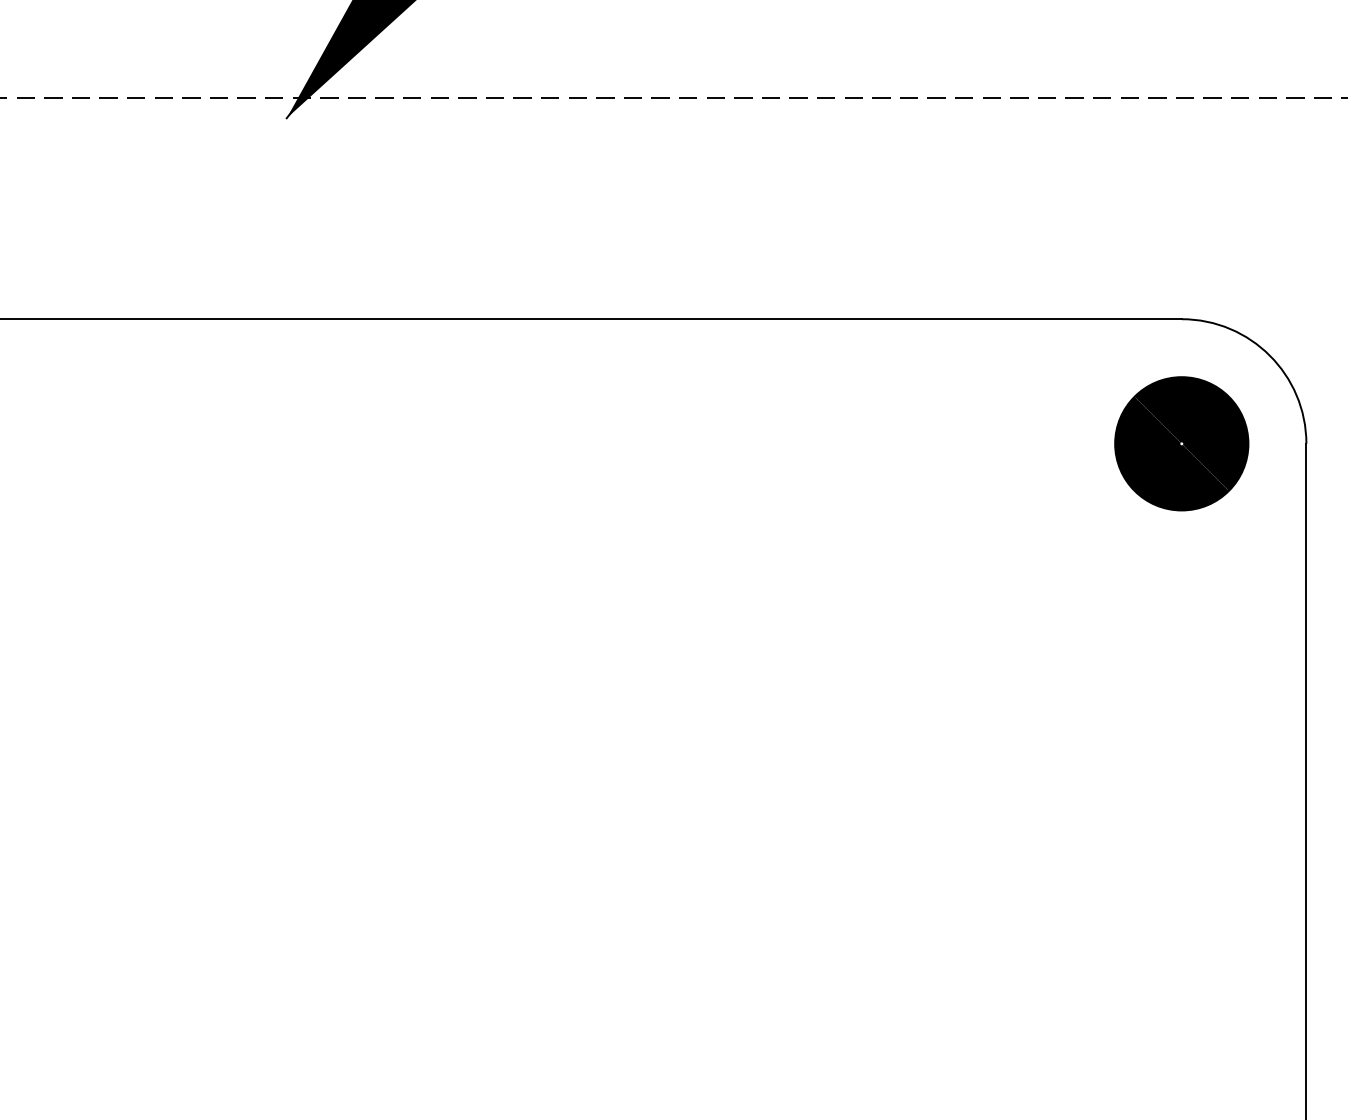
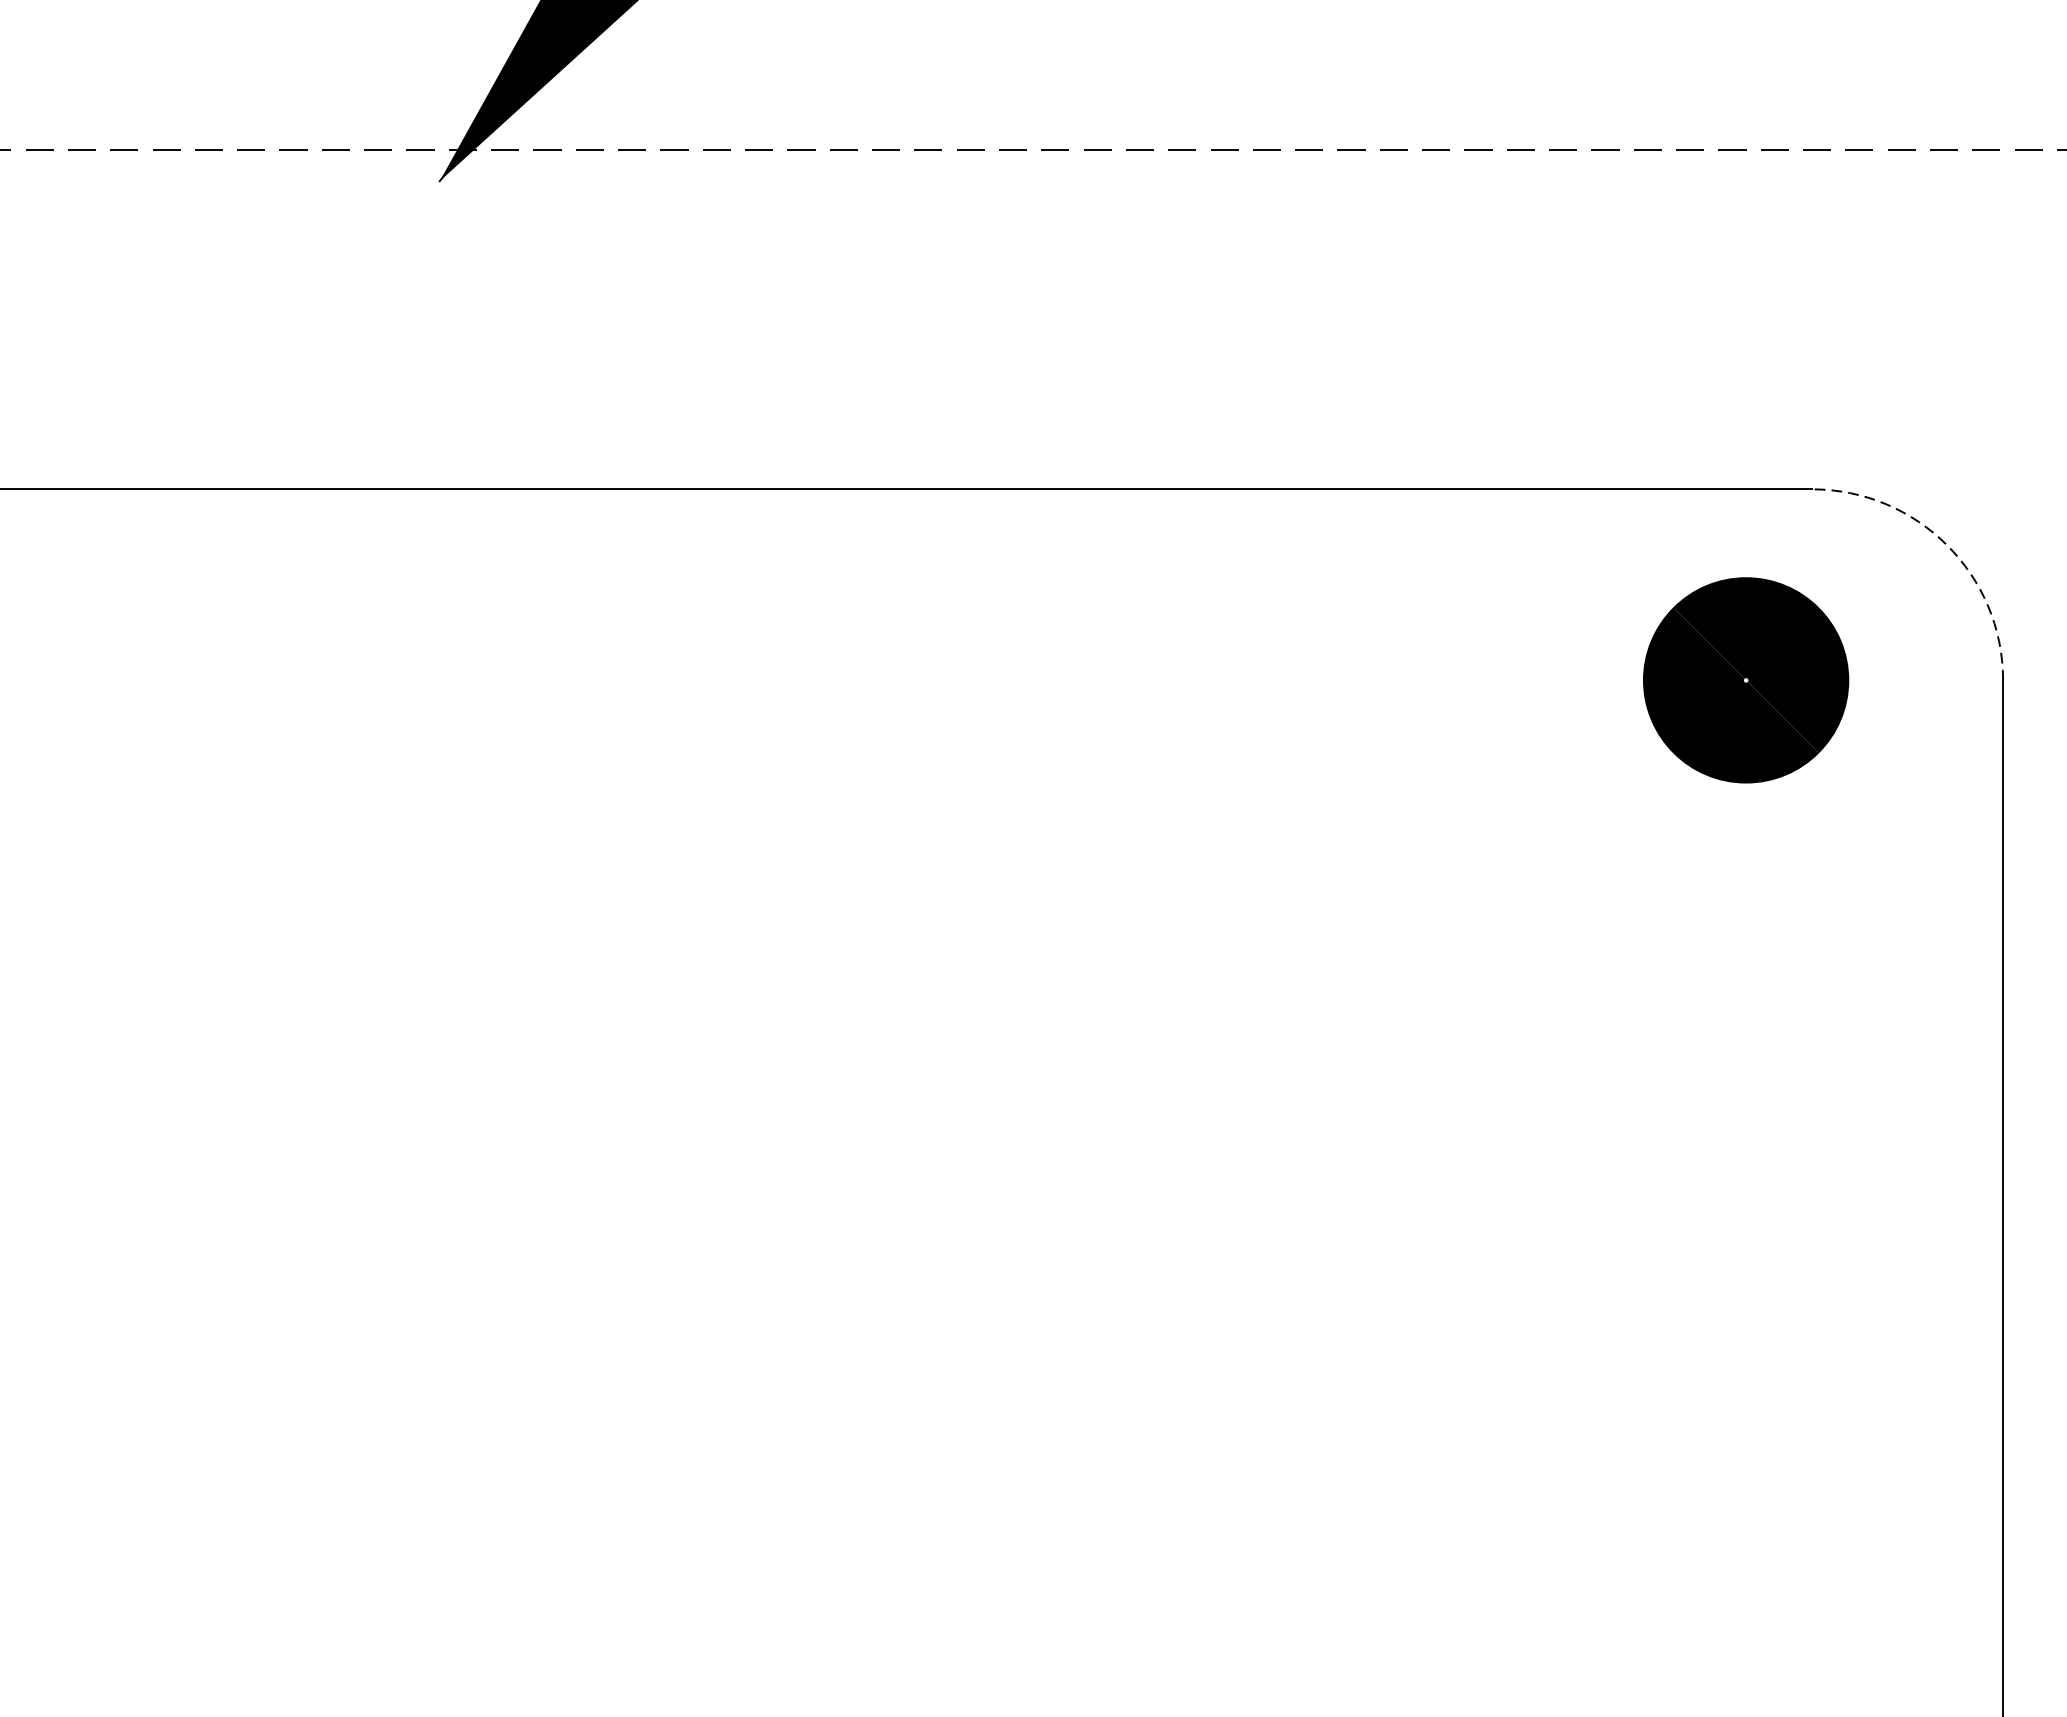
arc: (1269, 355) -> (1946, 544), solid -> dashed
part: (1181, 443) -> (1745, 679), moved

